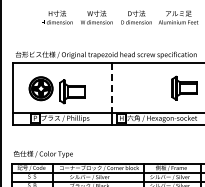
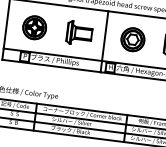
part: (139, 87) -> (132, 38), added
line: (112, 88) -> (105, 36), dashed -> solid
part: (72, 91) -> (79, 33), moved

